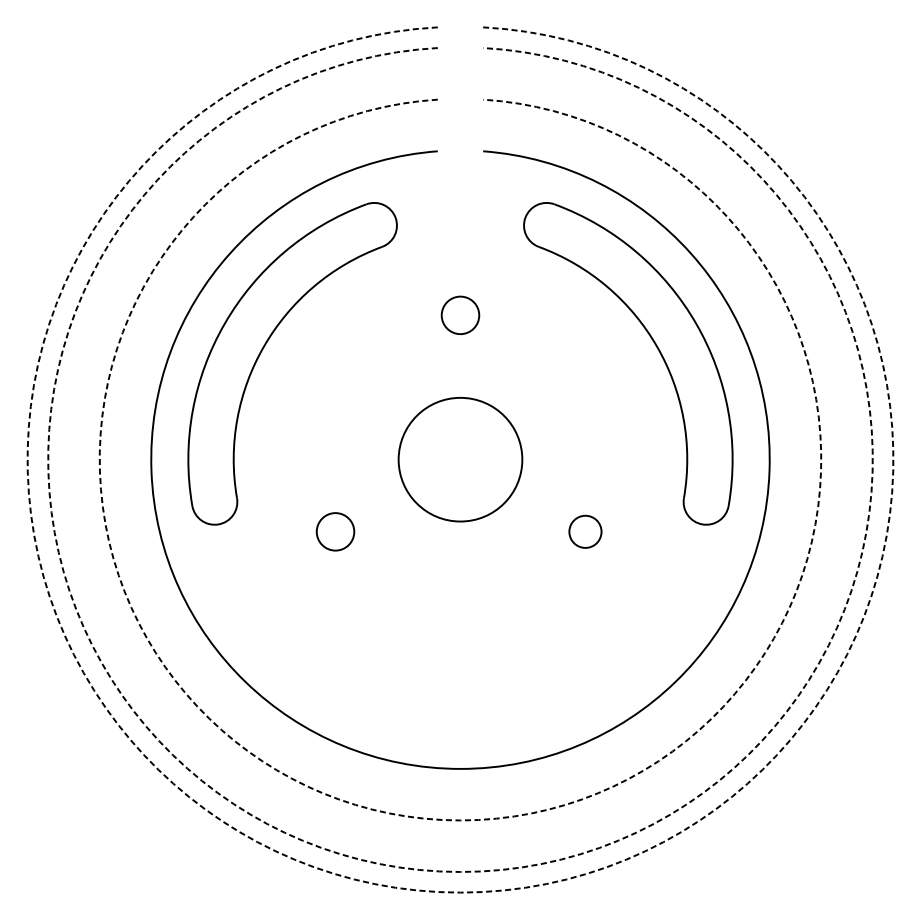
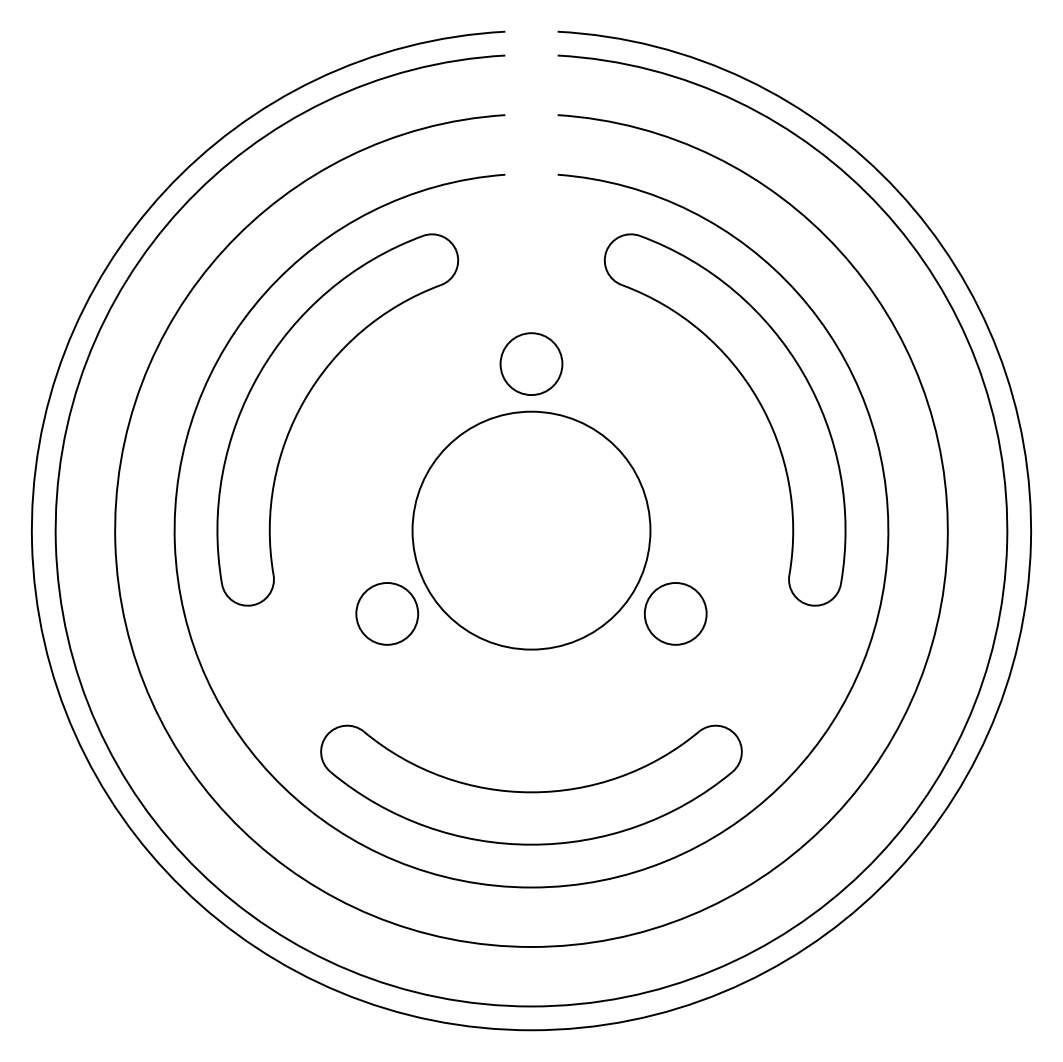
circle: (460, 315) -> (531, 364), size x1.43
circle: (460, 459) -> (531, 530), size x1.67
circle: (335, 531) -> (387, 613), size x1.43
circle: (585, 531) -> (675, 613), size x1.67
part: (460, 685) -> (531, 791), added
arc: (460, 820) -> (531, 946), dashed -> solid
arc: (460, 872) -> (531, 1006), dashed -> solid
arc: (460, 892) -> (531, 1030), dashed -> solid

